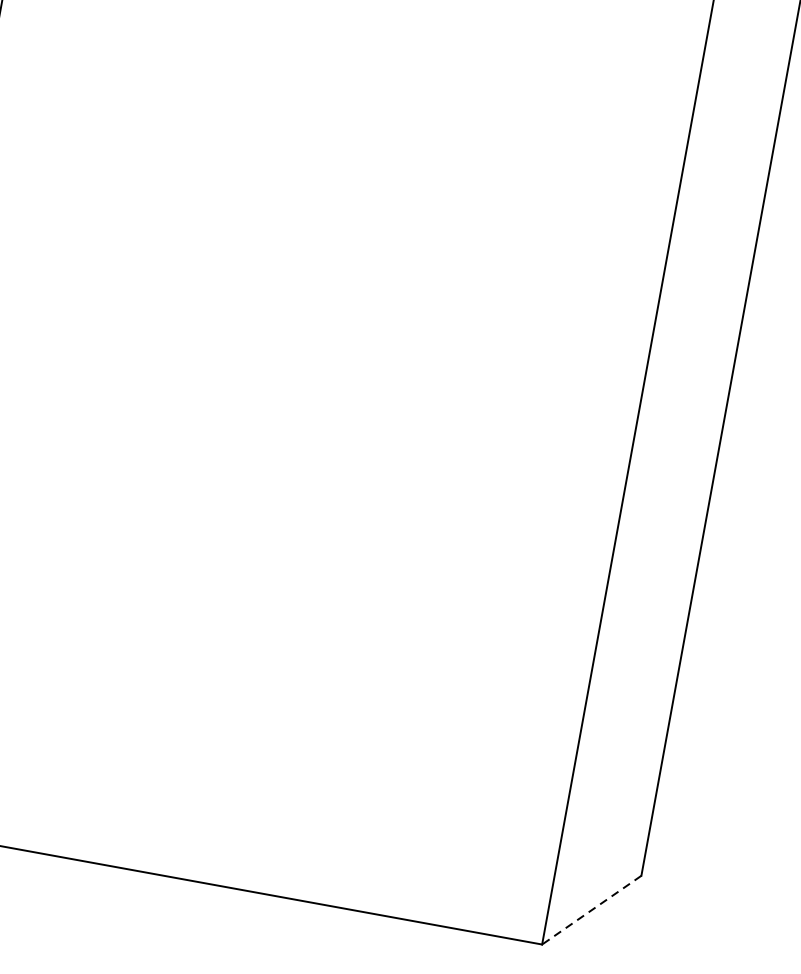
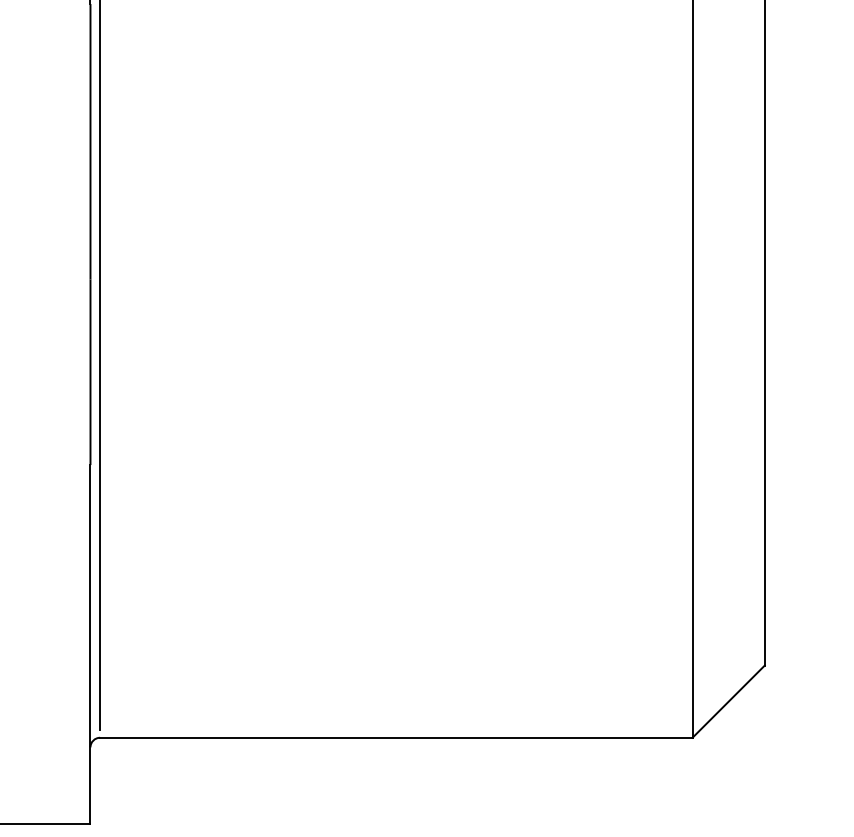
line: (591, 911) -> (728, 702), dashed -> solid

